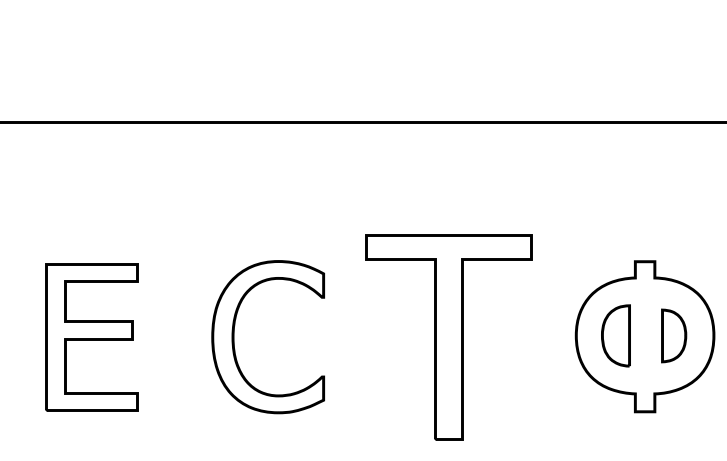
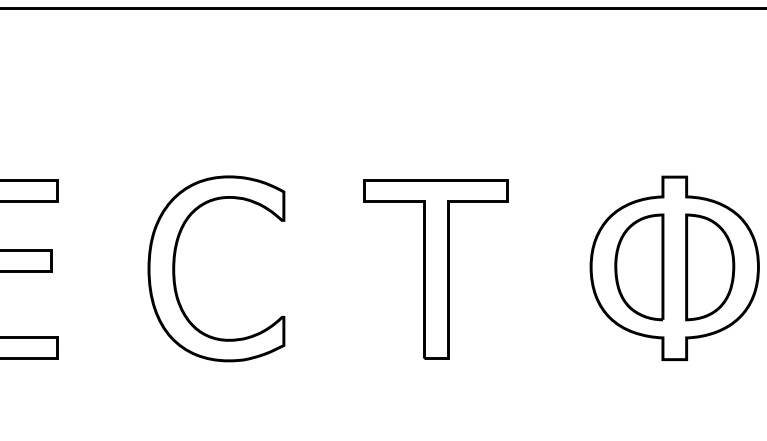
part: (615, 335) -> (638, 266), size x1.43
part: (673, 335) -> (709, 266), size x1.67
part: (448, 337) -> (435, 269), size x0.71

